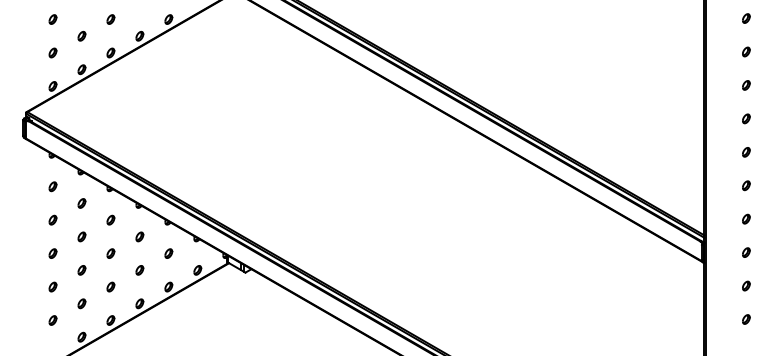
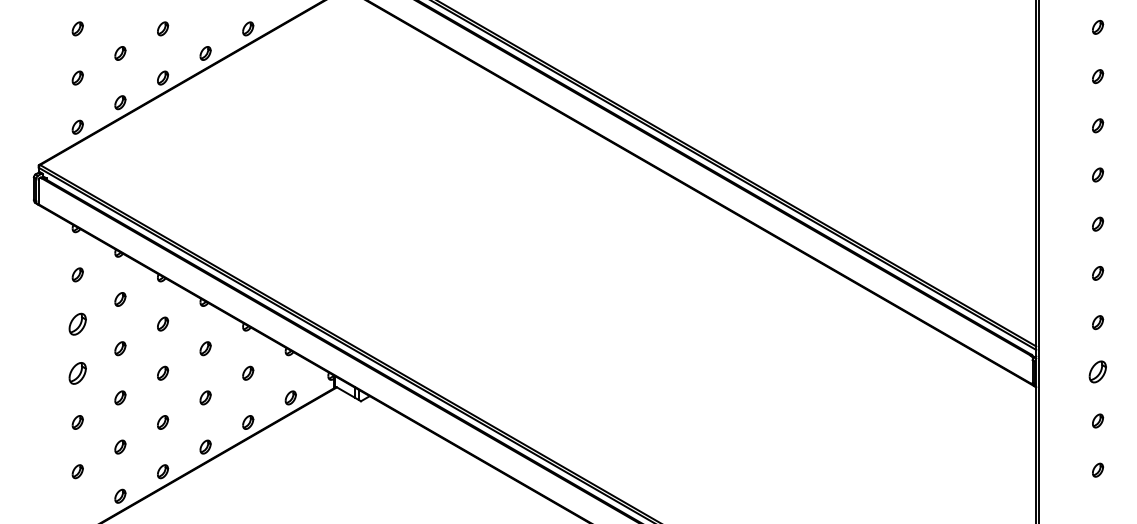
part: (52, 219) -> (77, 323), size x1.6
part: (746, 252) -> (1098, 371), size x1.6
part: (52, 253) -> (77, 373), size x1.6

